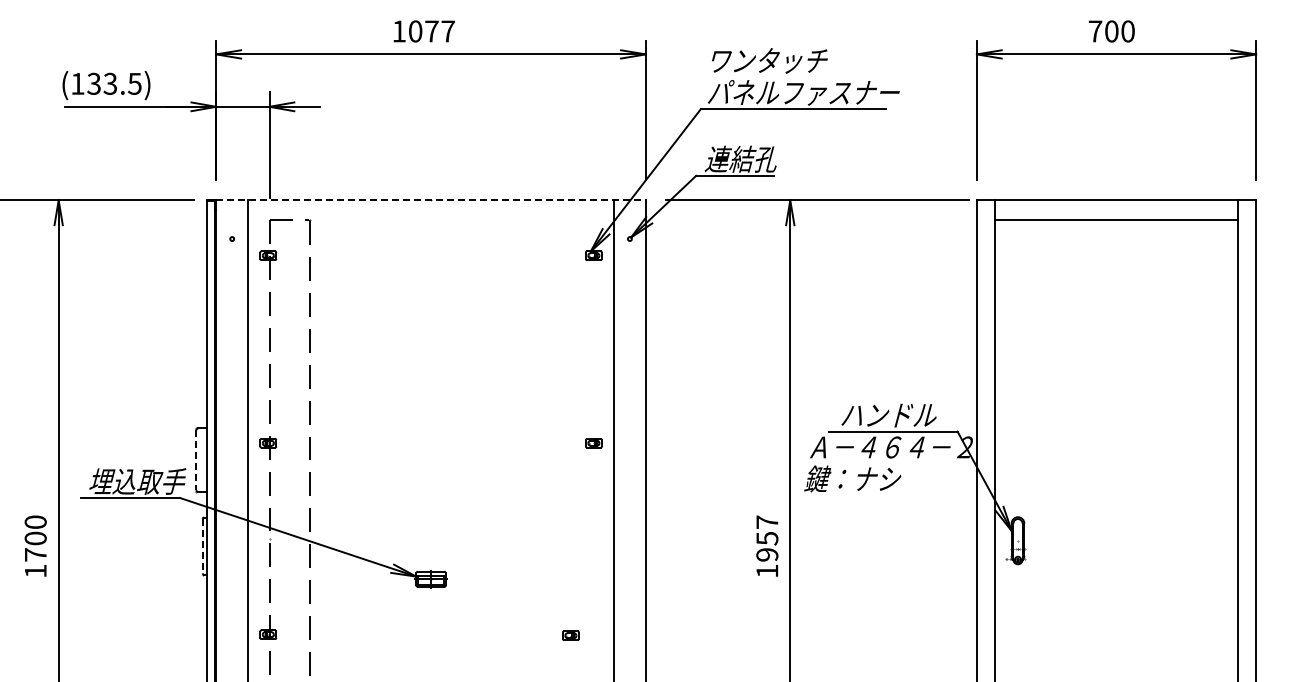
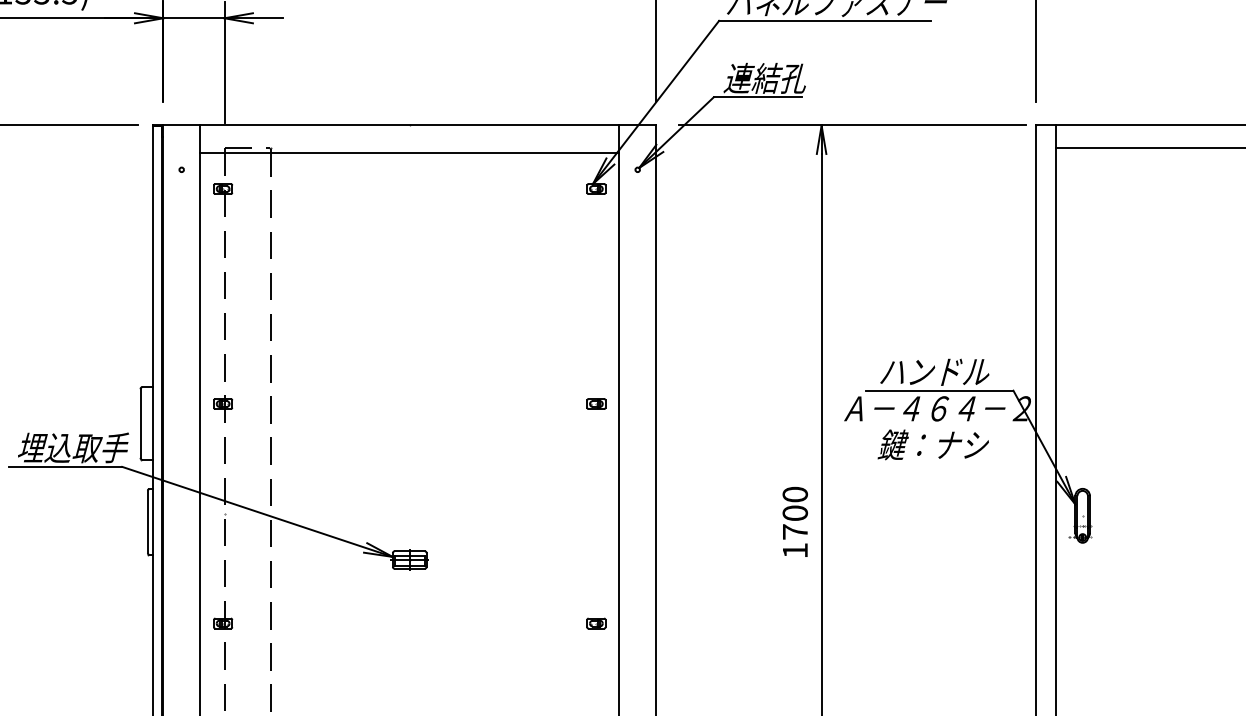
line: (431, 200) -> (410, 125), dashed -> solid
line: (430, 224) -> (409, 153), added
line: (196, 460) -> (140, 423), dashed -> solid
text: (852, 478) -> (933, 444), moved
text: (767, 538) -> (795, 513), 1957 -> 1700
line: (202, 546) -> (147, 522), dashed -> solid
part: (570, 635) -> (595, 623), moved

